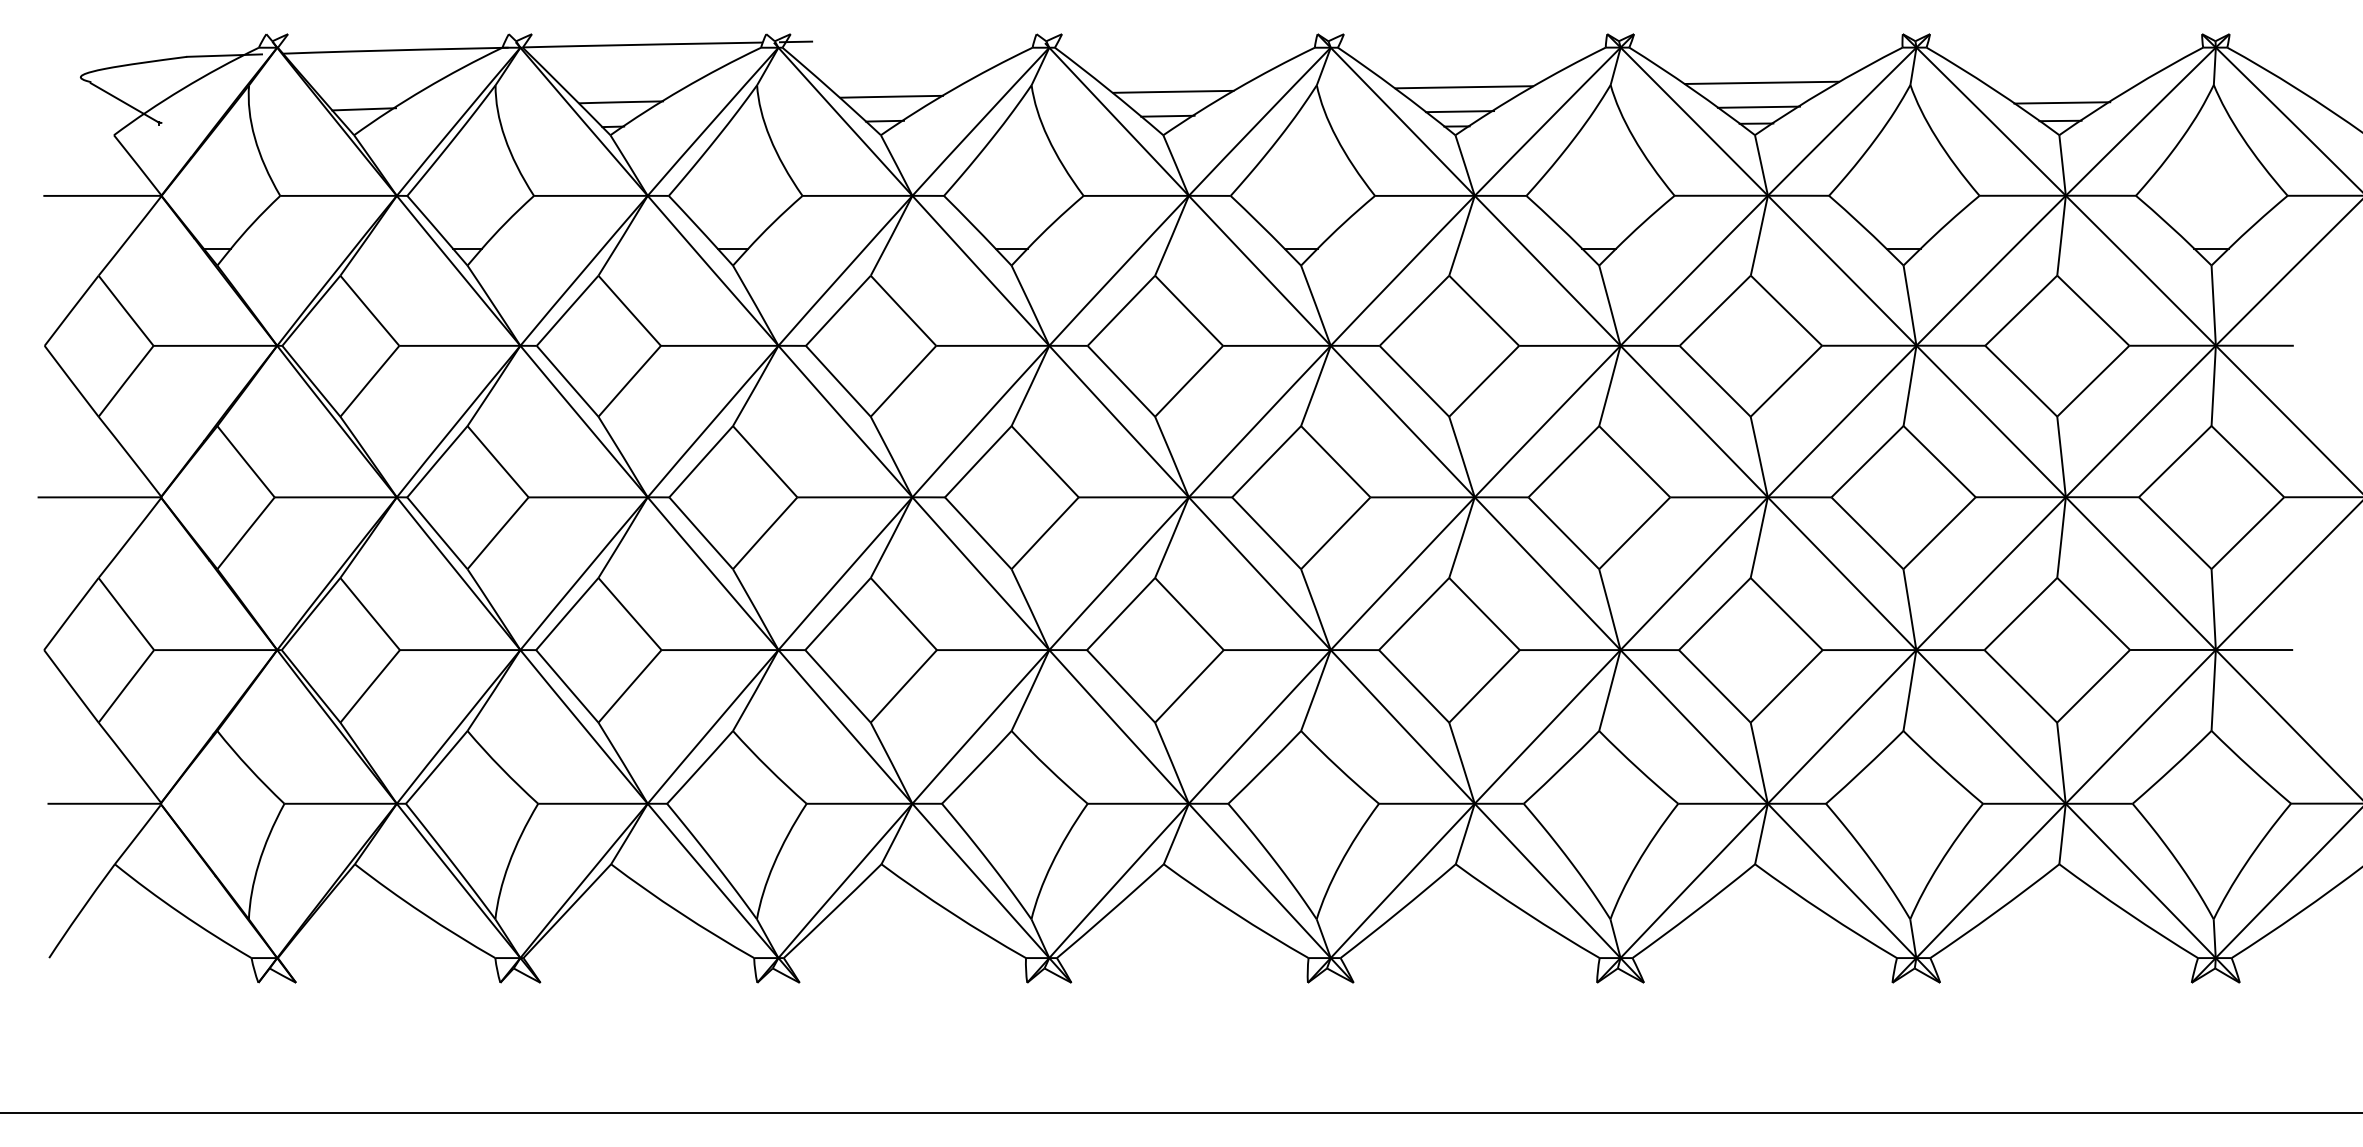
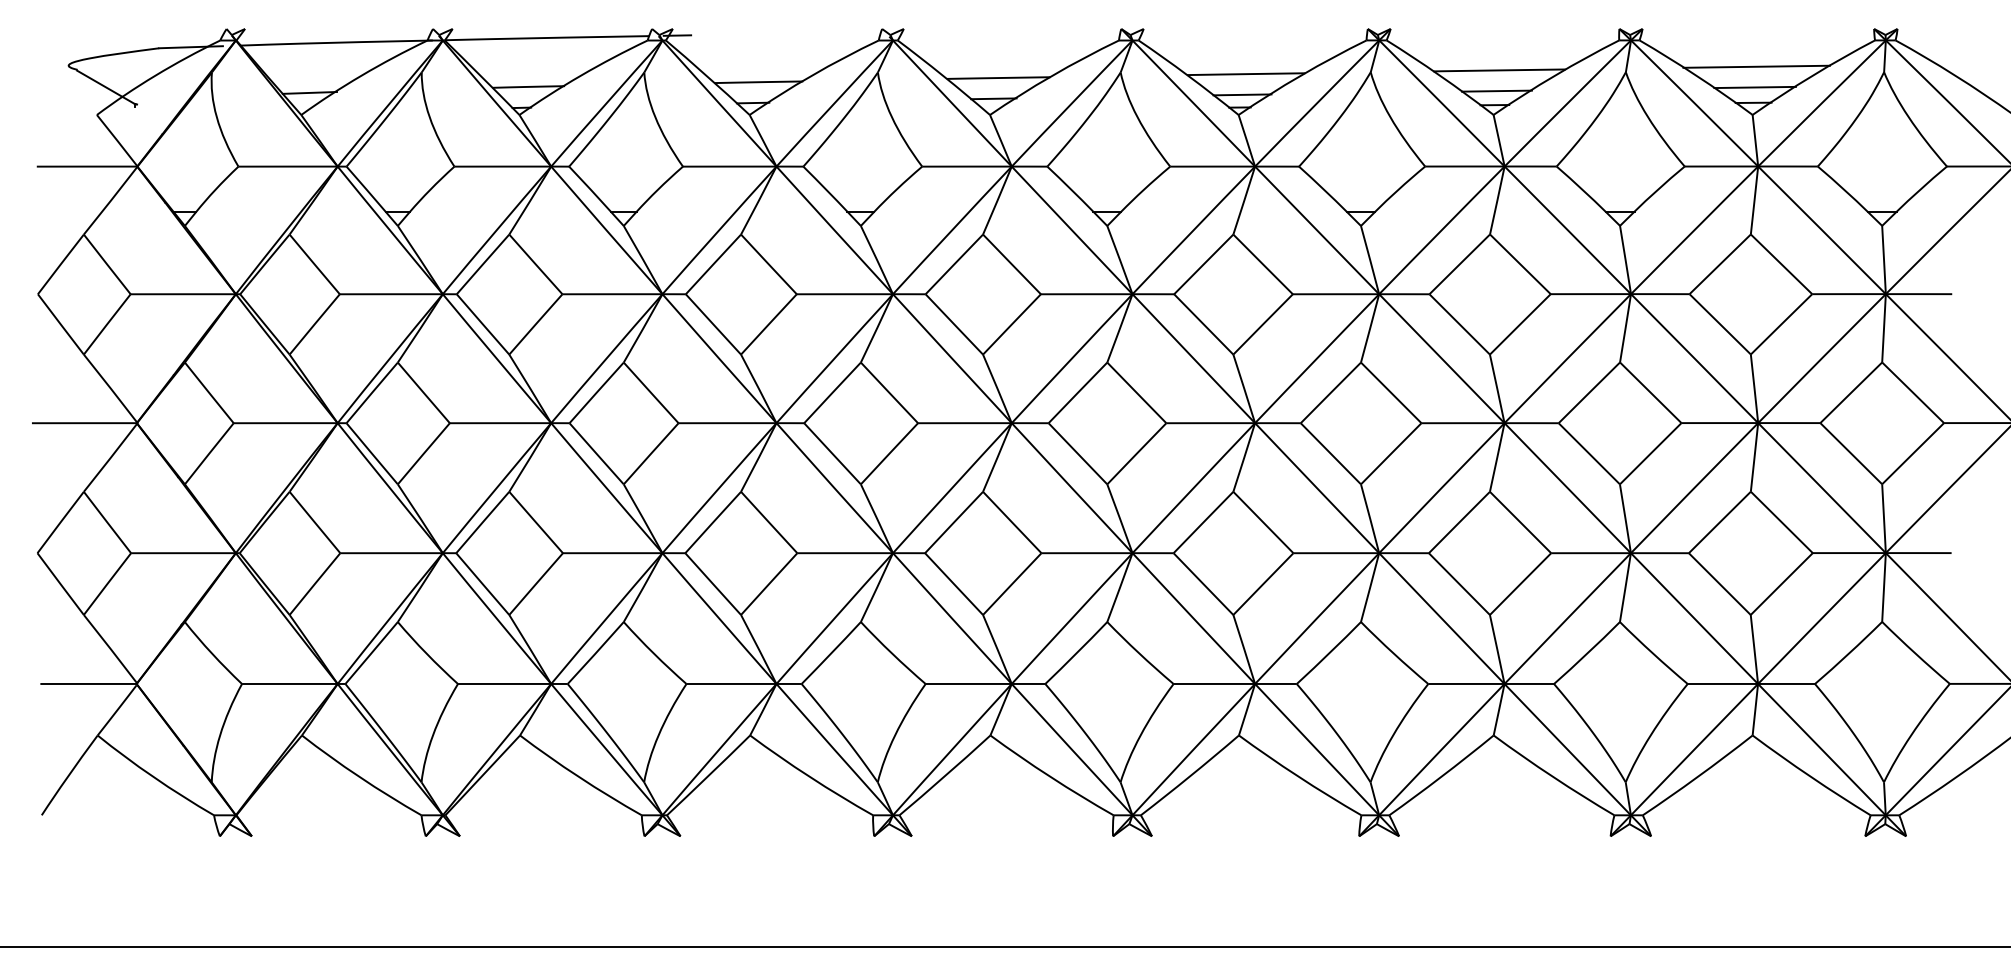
line: (2064, 78) -> (1757, 66), added

